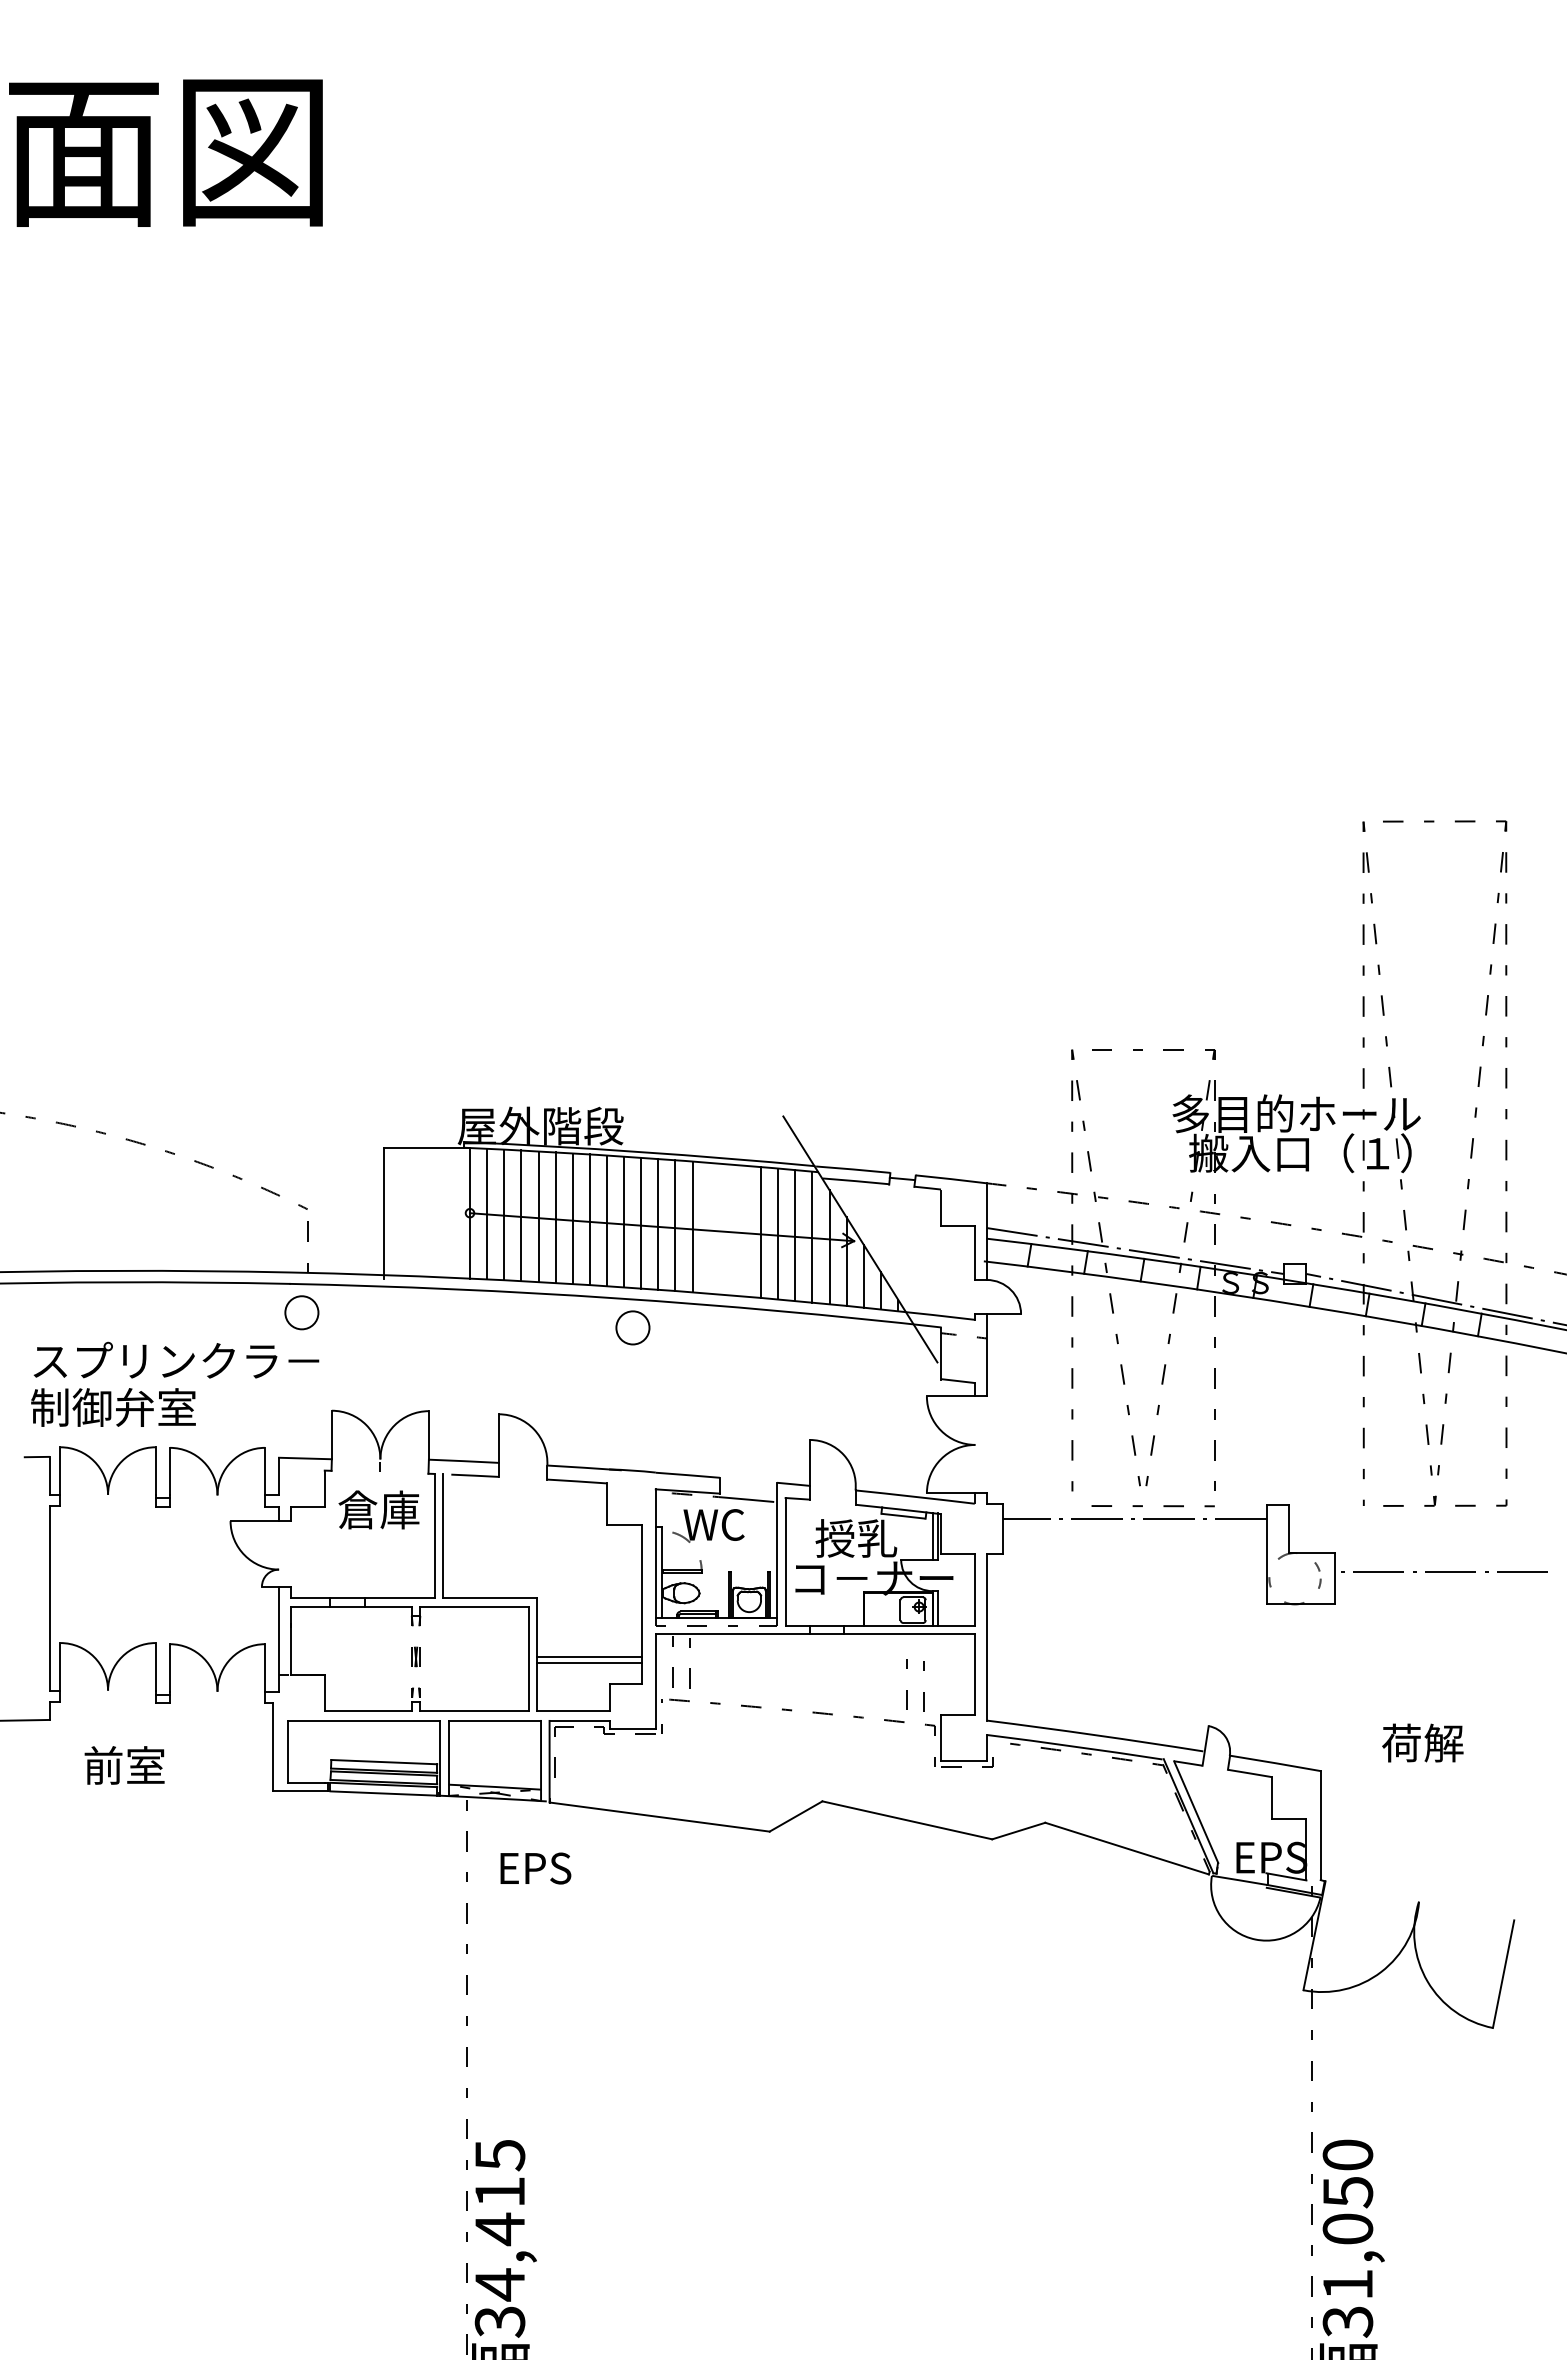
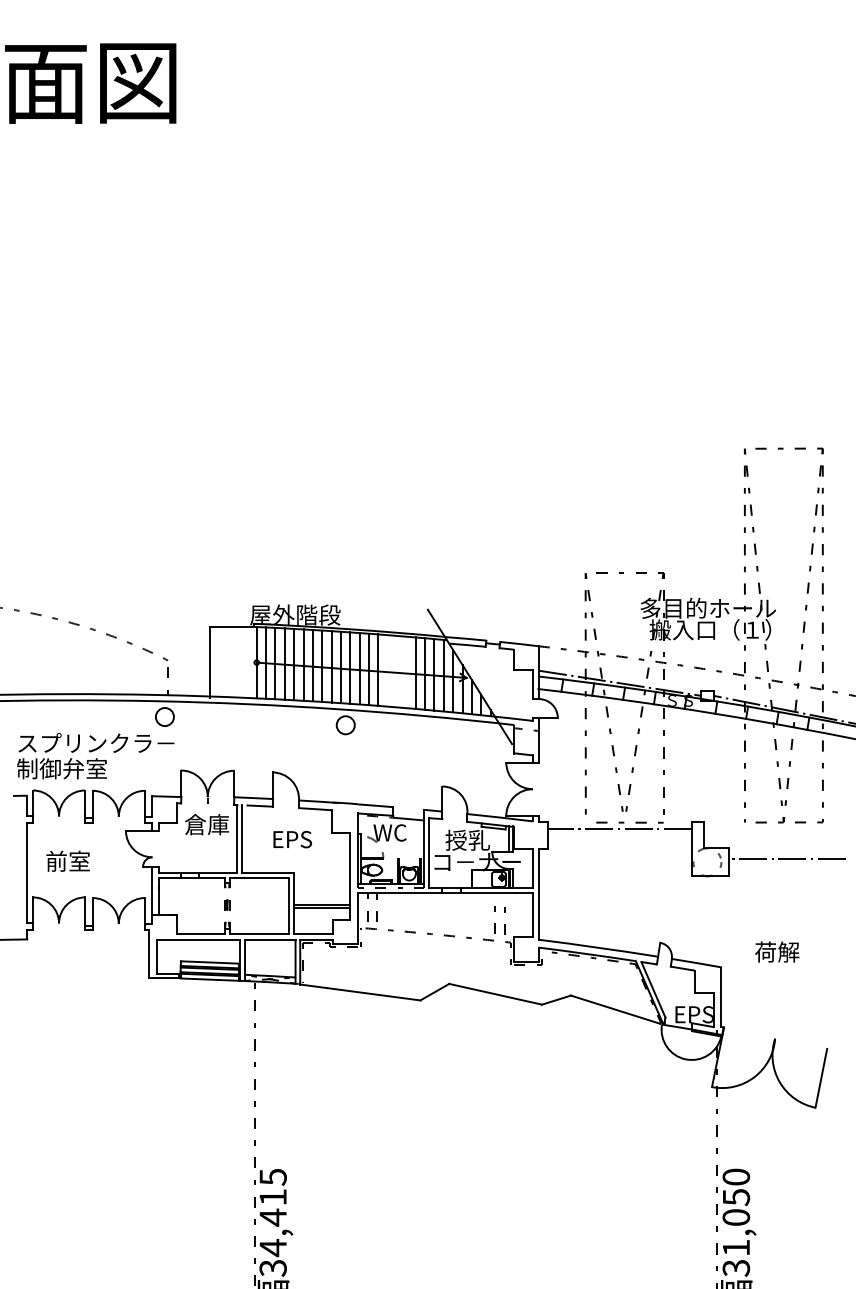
text: (123, 1763) -> (67, 860), moved
text: (535, 1868) -> (292, 839), moved

